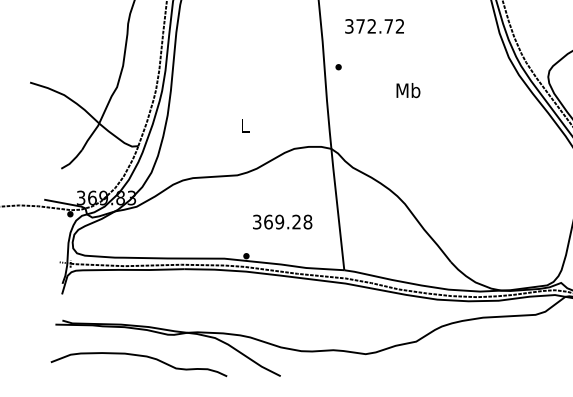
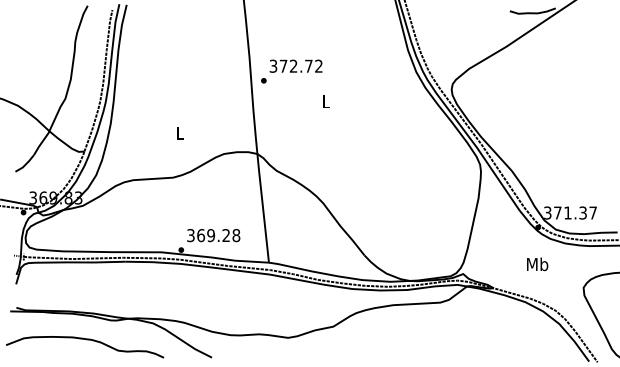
text: (373, 25) -> (295, 65), moved
text: (408, 90) -> (326, 101), Mb -> L
text: (282, 222) -> (213, 235), moved

